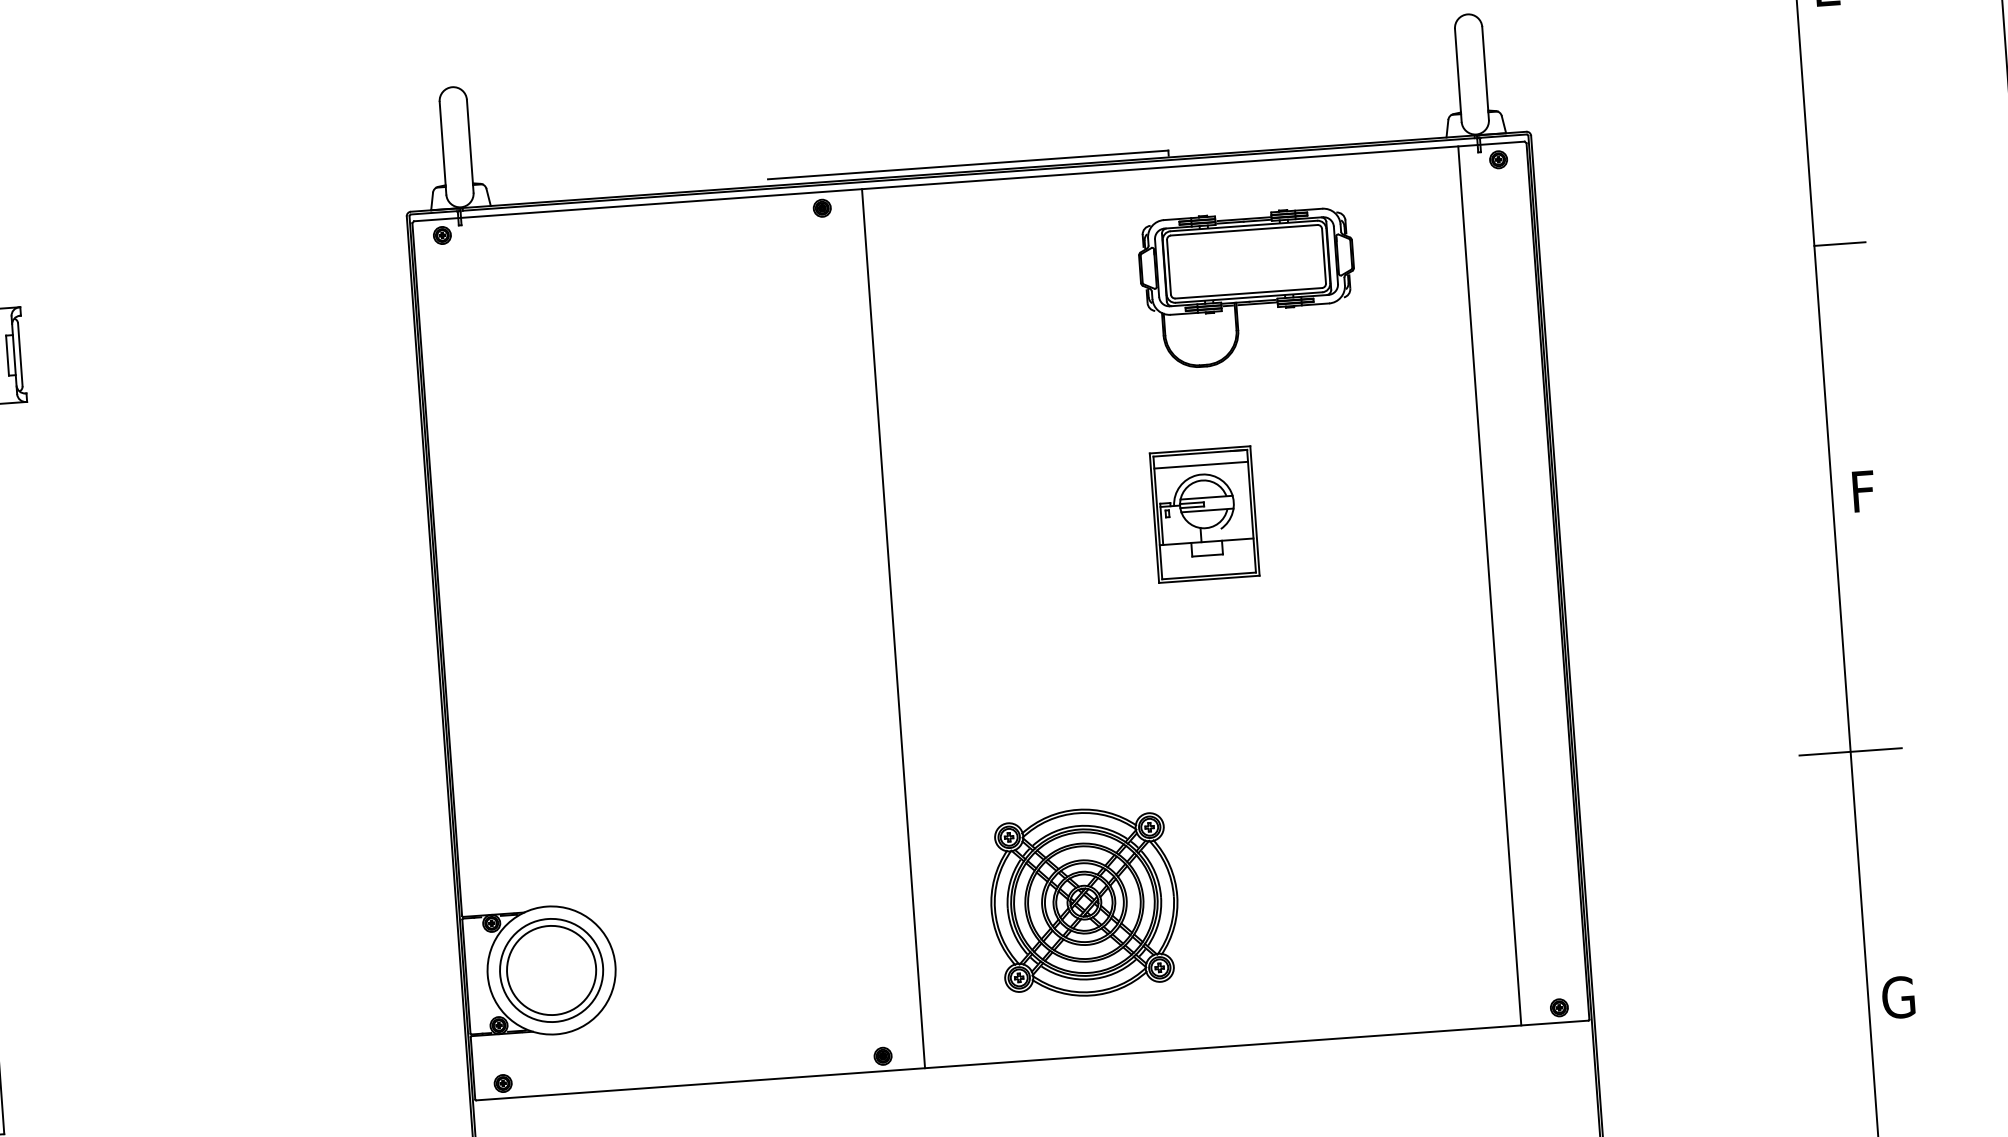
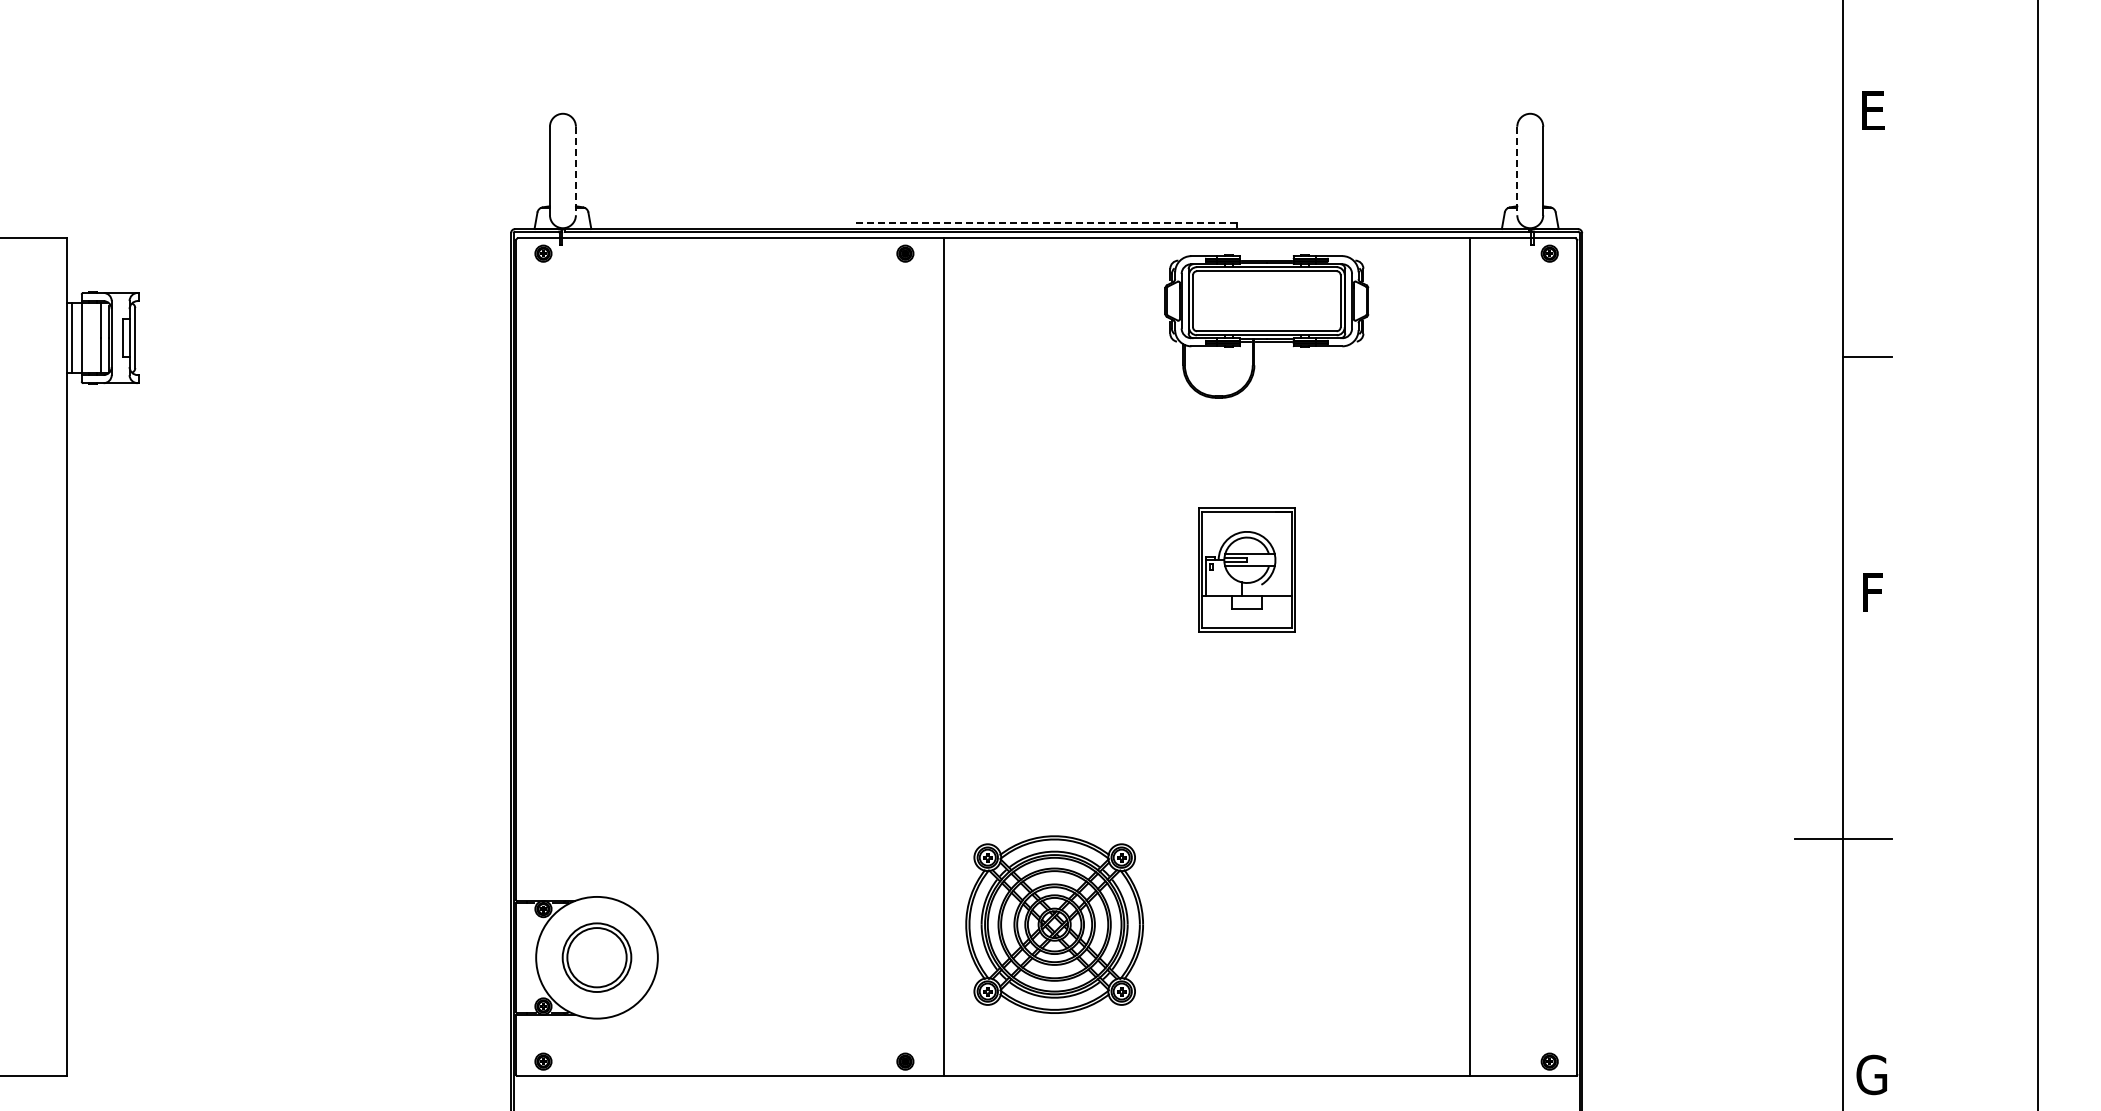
line: (1458, 75) -> (1517, 171), solid -> dashed
line: (469, 146) -> (575, 171), solid -> dashed
line: (968, 164) -> (1046, 222), solid -> dashed
part: (1248, 288) -> (1266, 326), moved
line: (1200, 464) -> (1246, 522), removed
line: (1489, 585) -> (1470, 656), moved
part: (1084, 902) -> (1054, 924), moved
part: (551, 970) -> (596, 957), size x0.7

